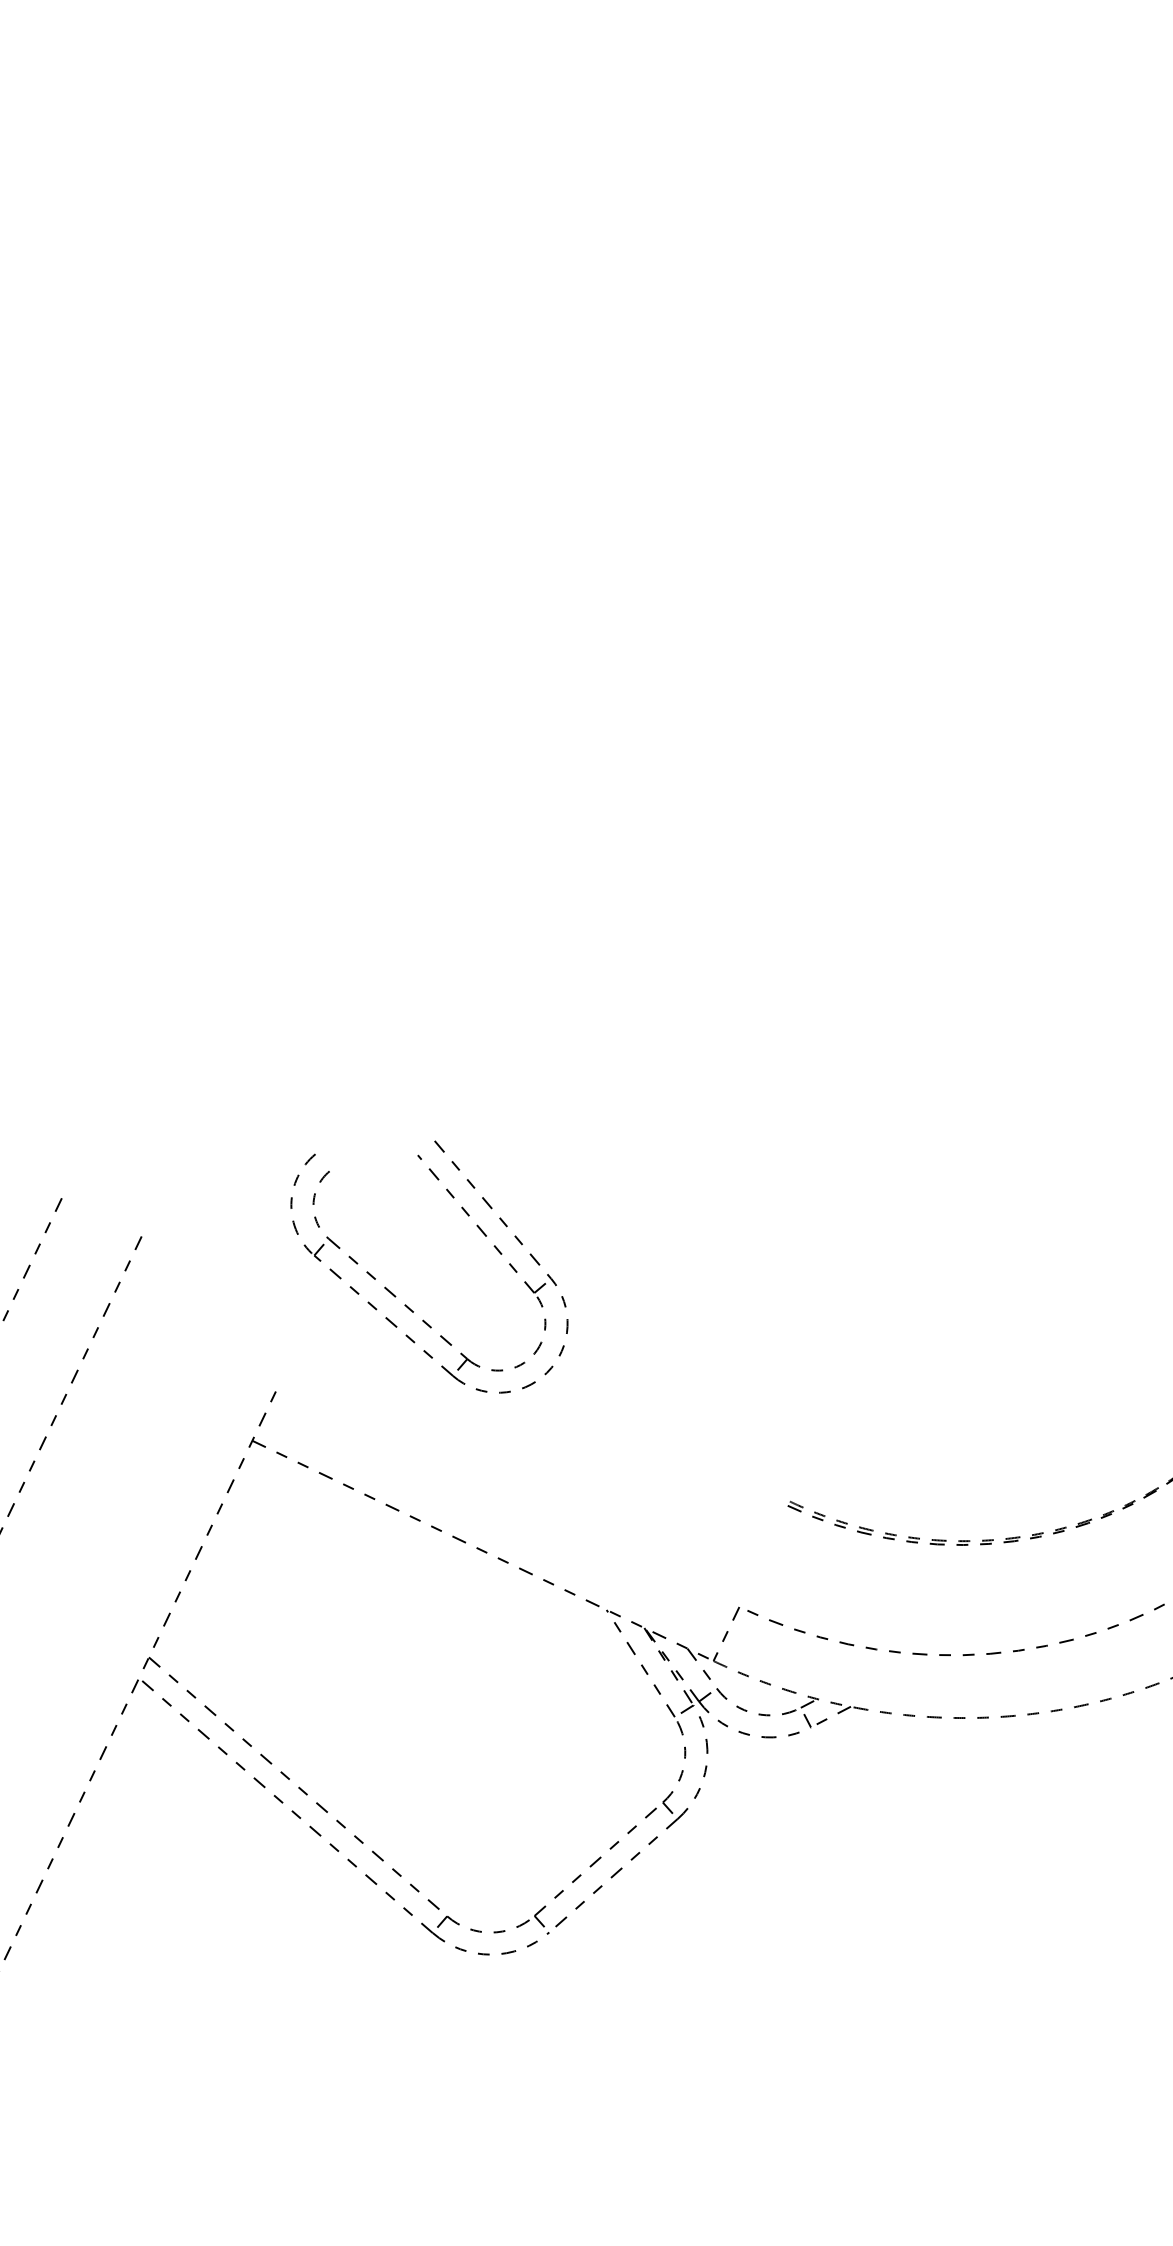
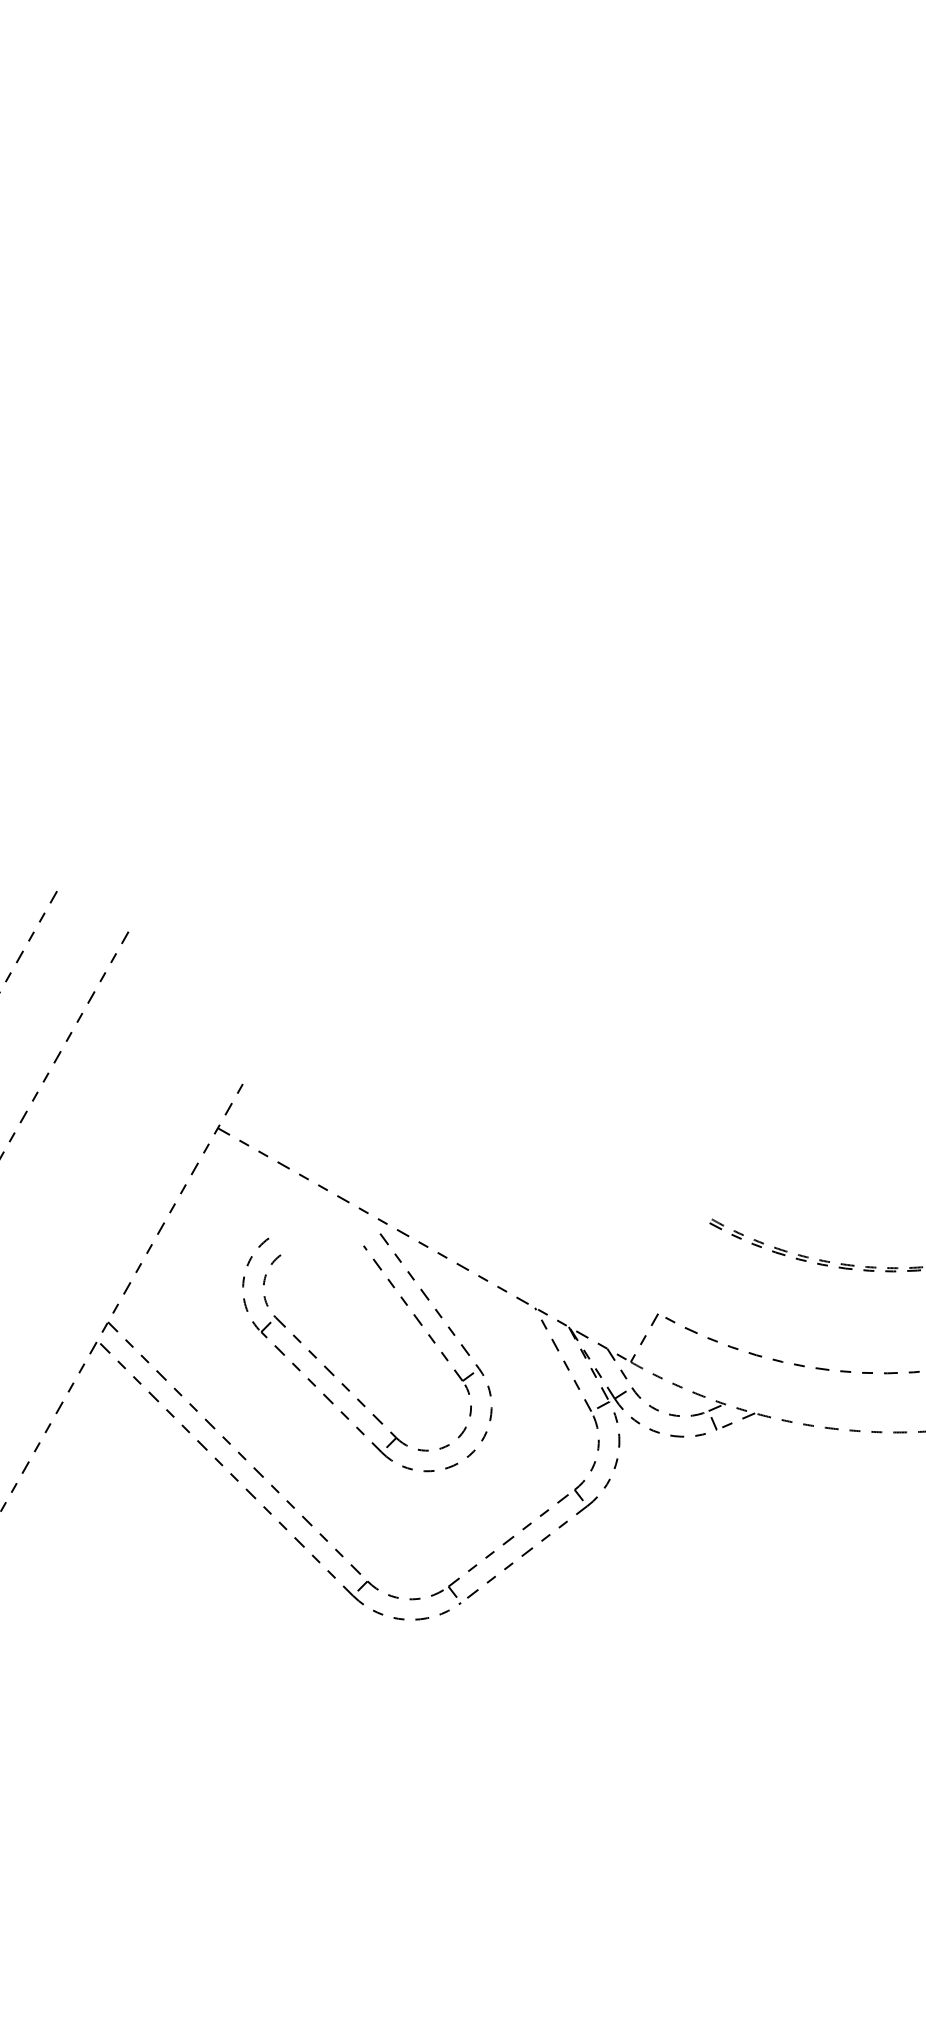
part: (396, 1296) -> (334, 1375), moved

